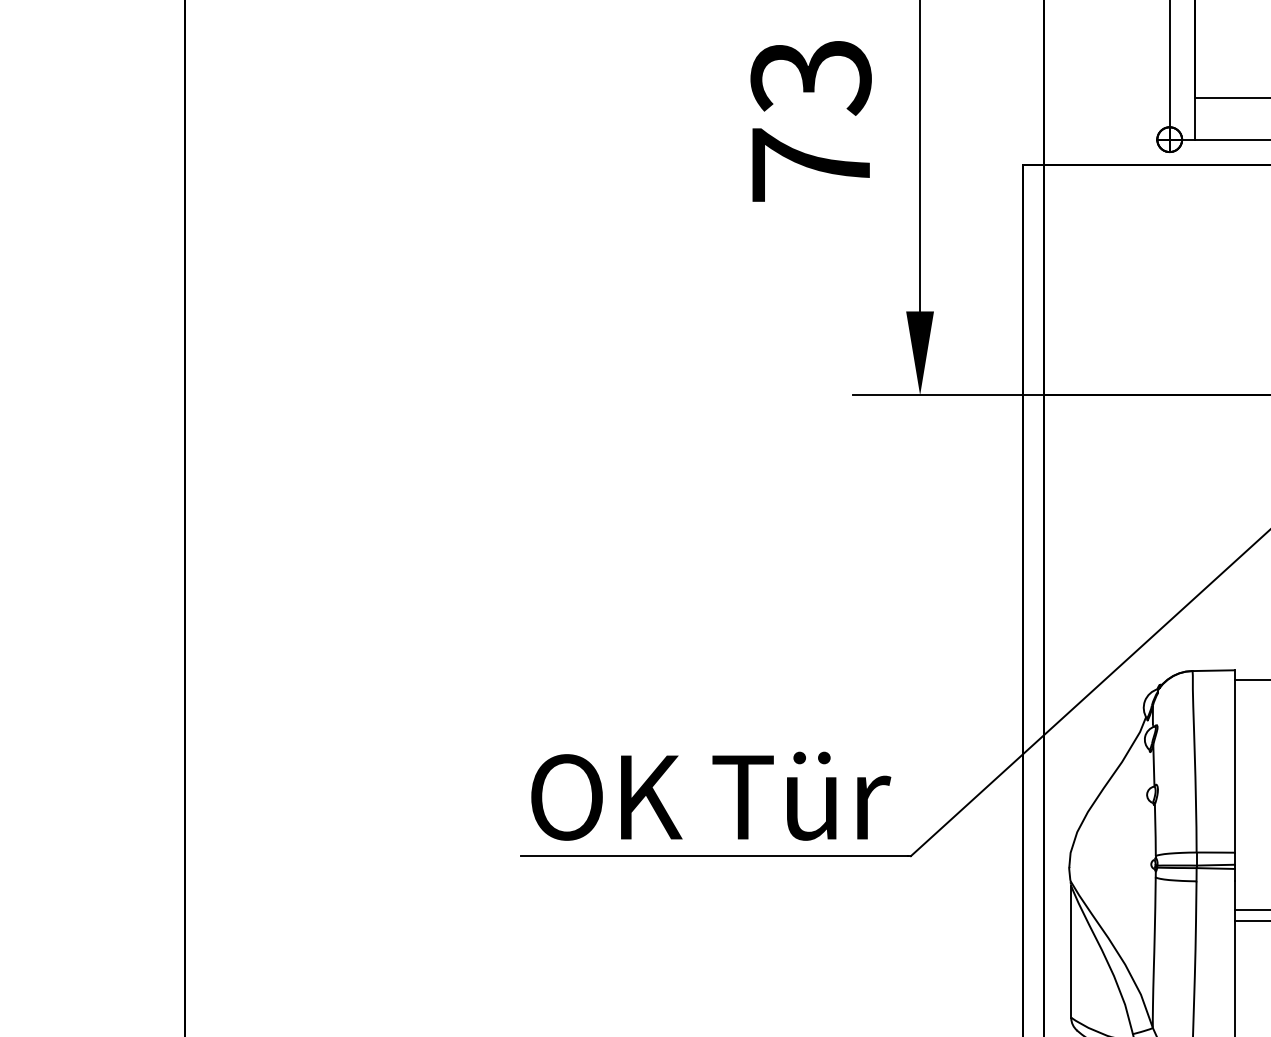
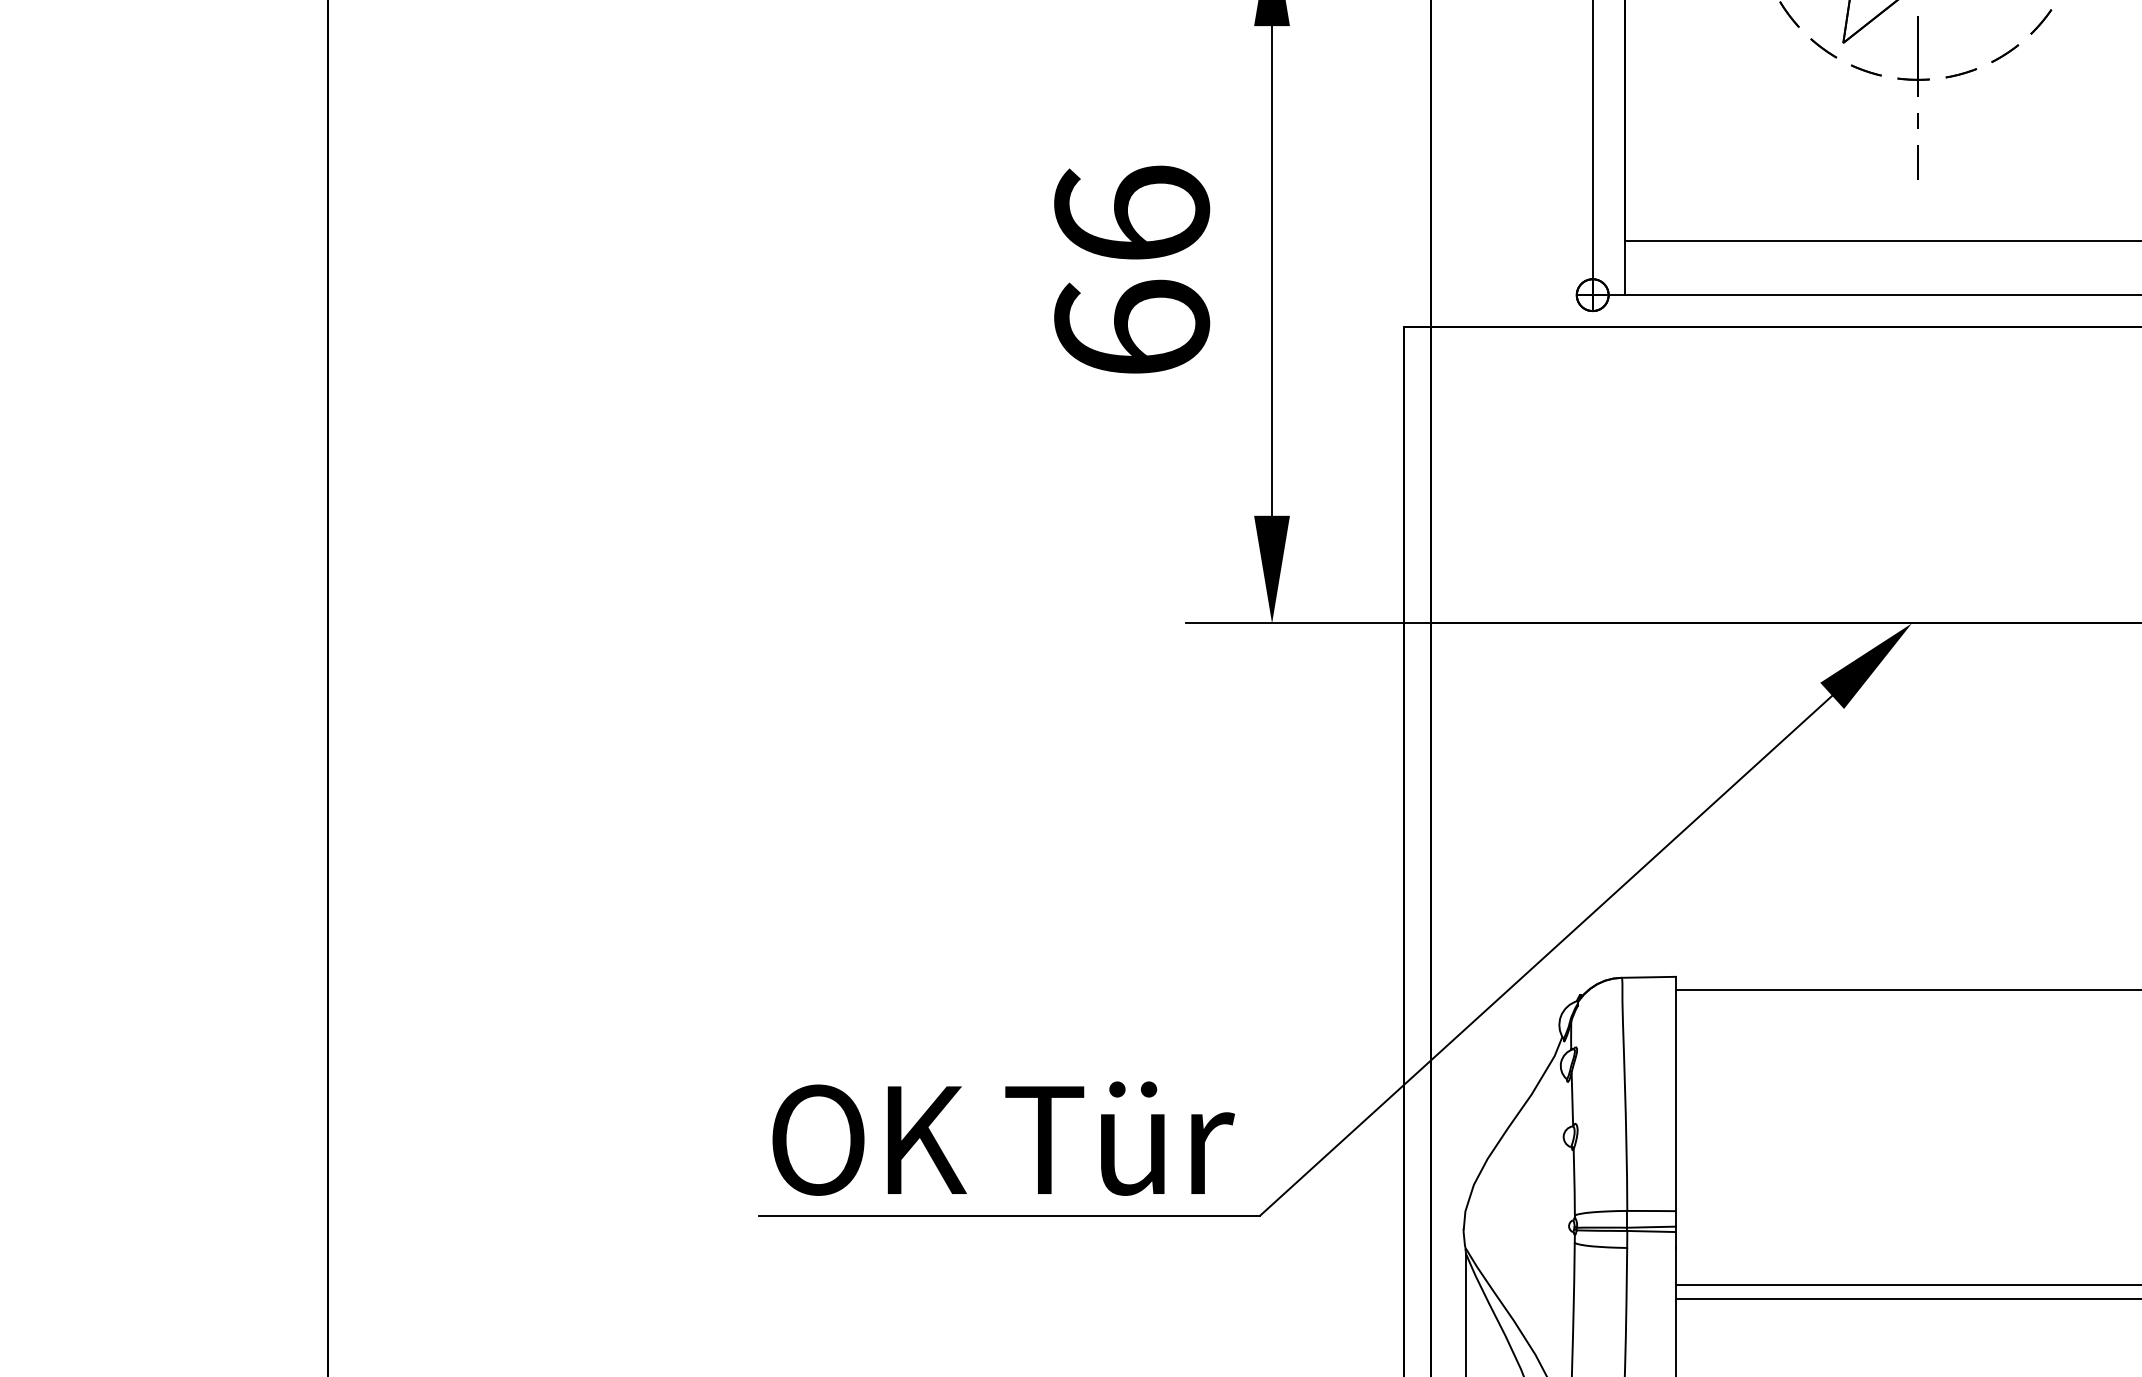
text: (811, 119) -> (1132, 269), 73 -> 66

